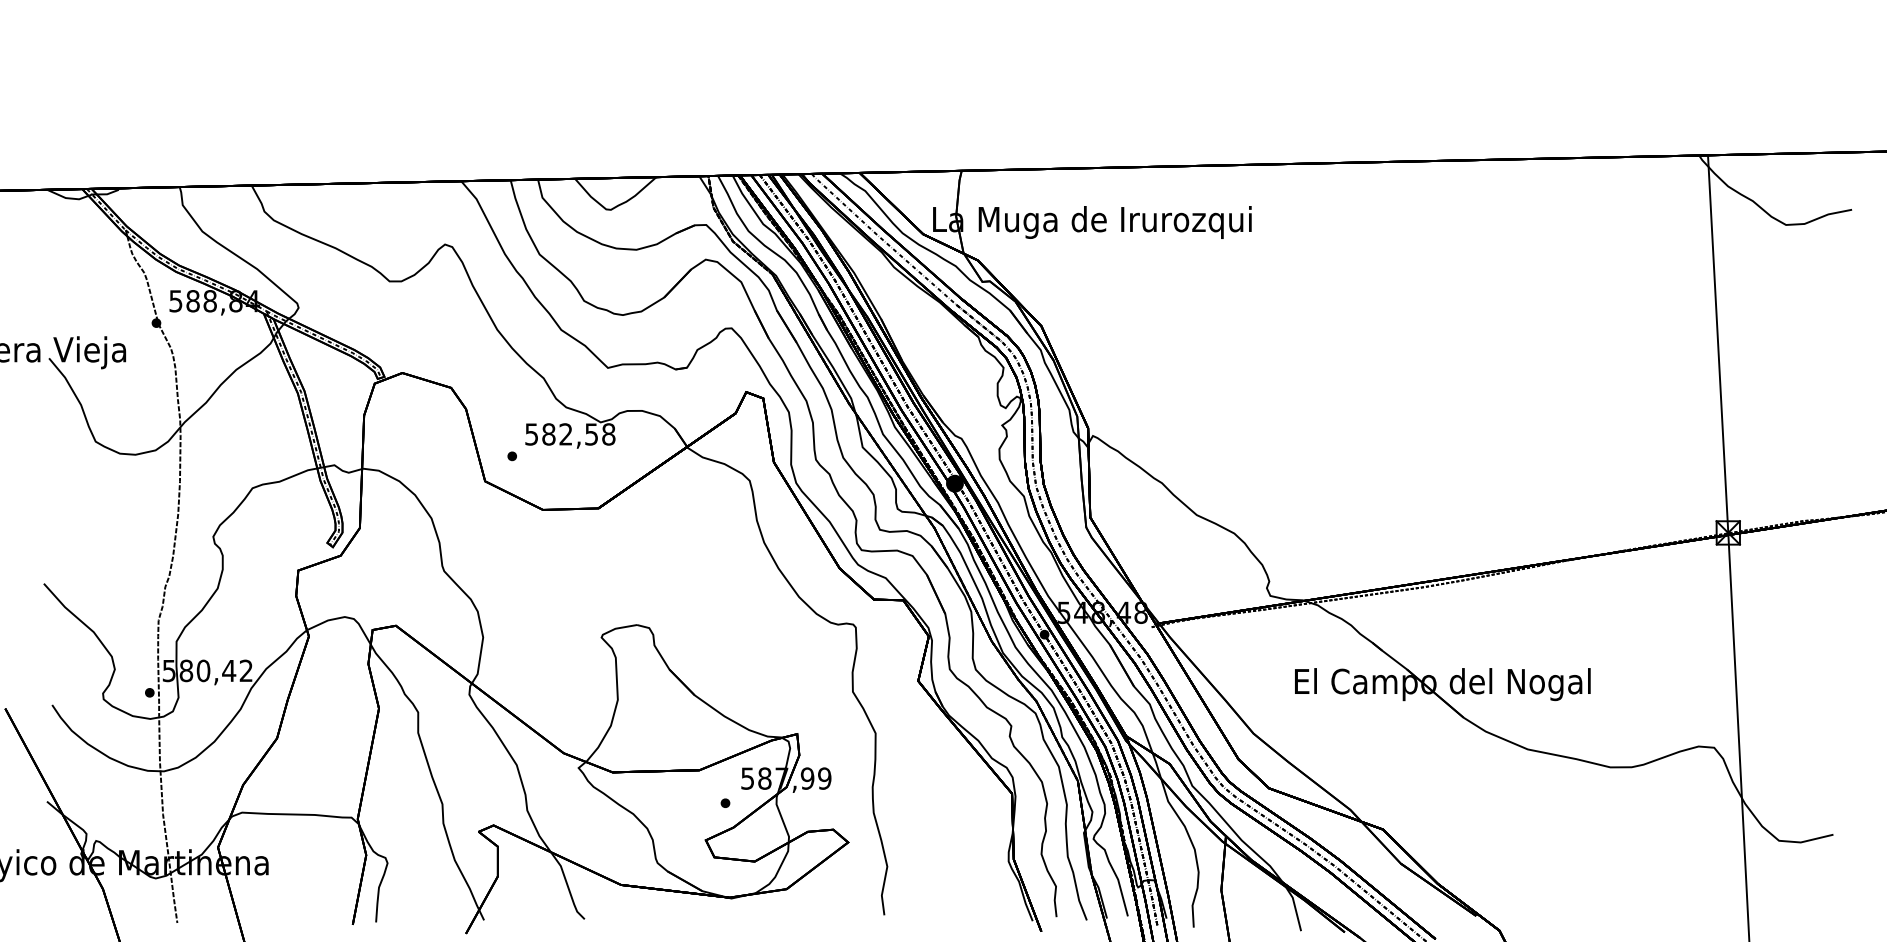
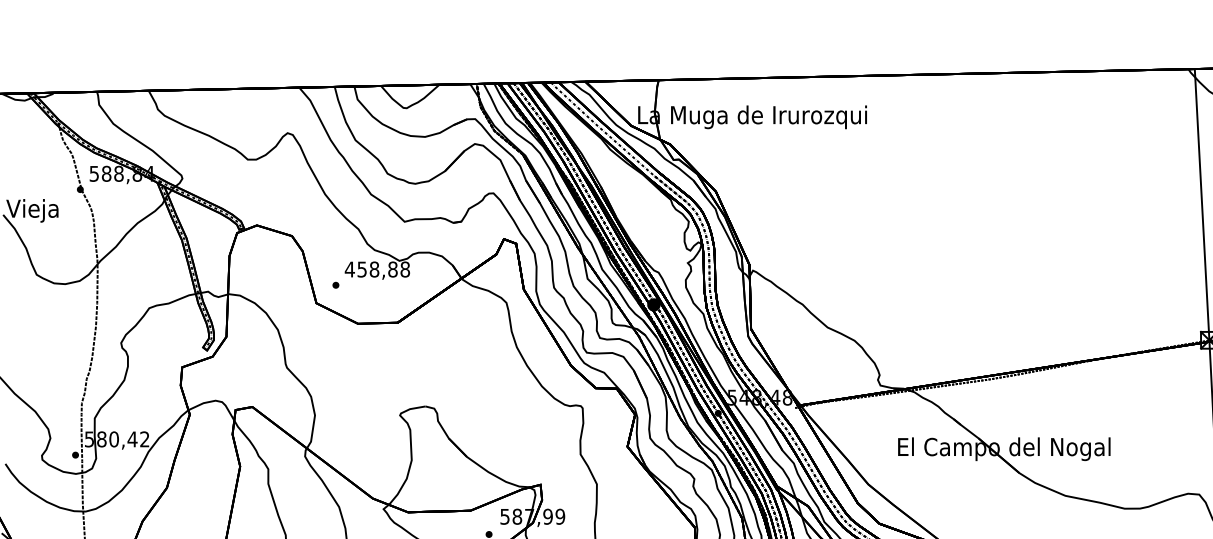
text: (561, 434) -> (371, 269), 582,58 -> 458,88

